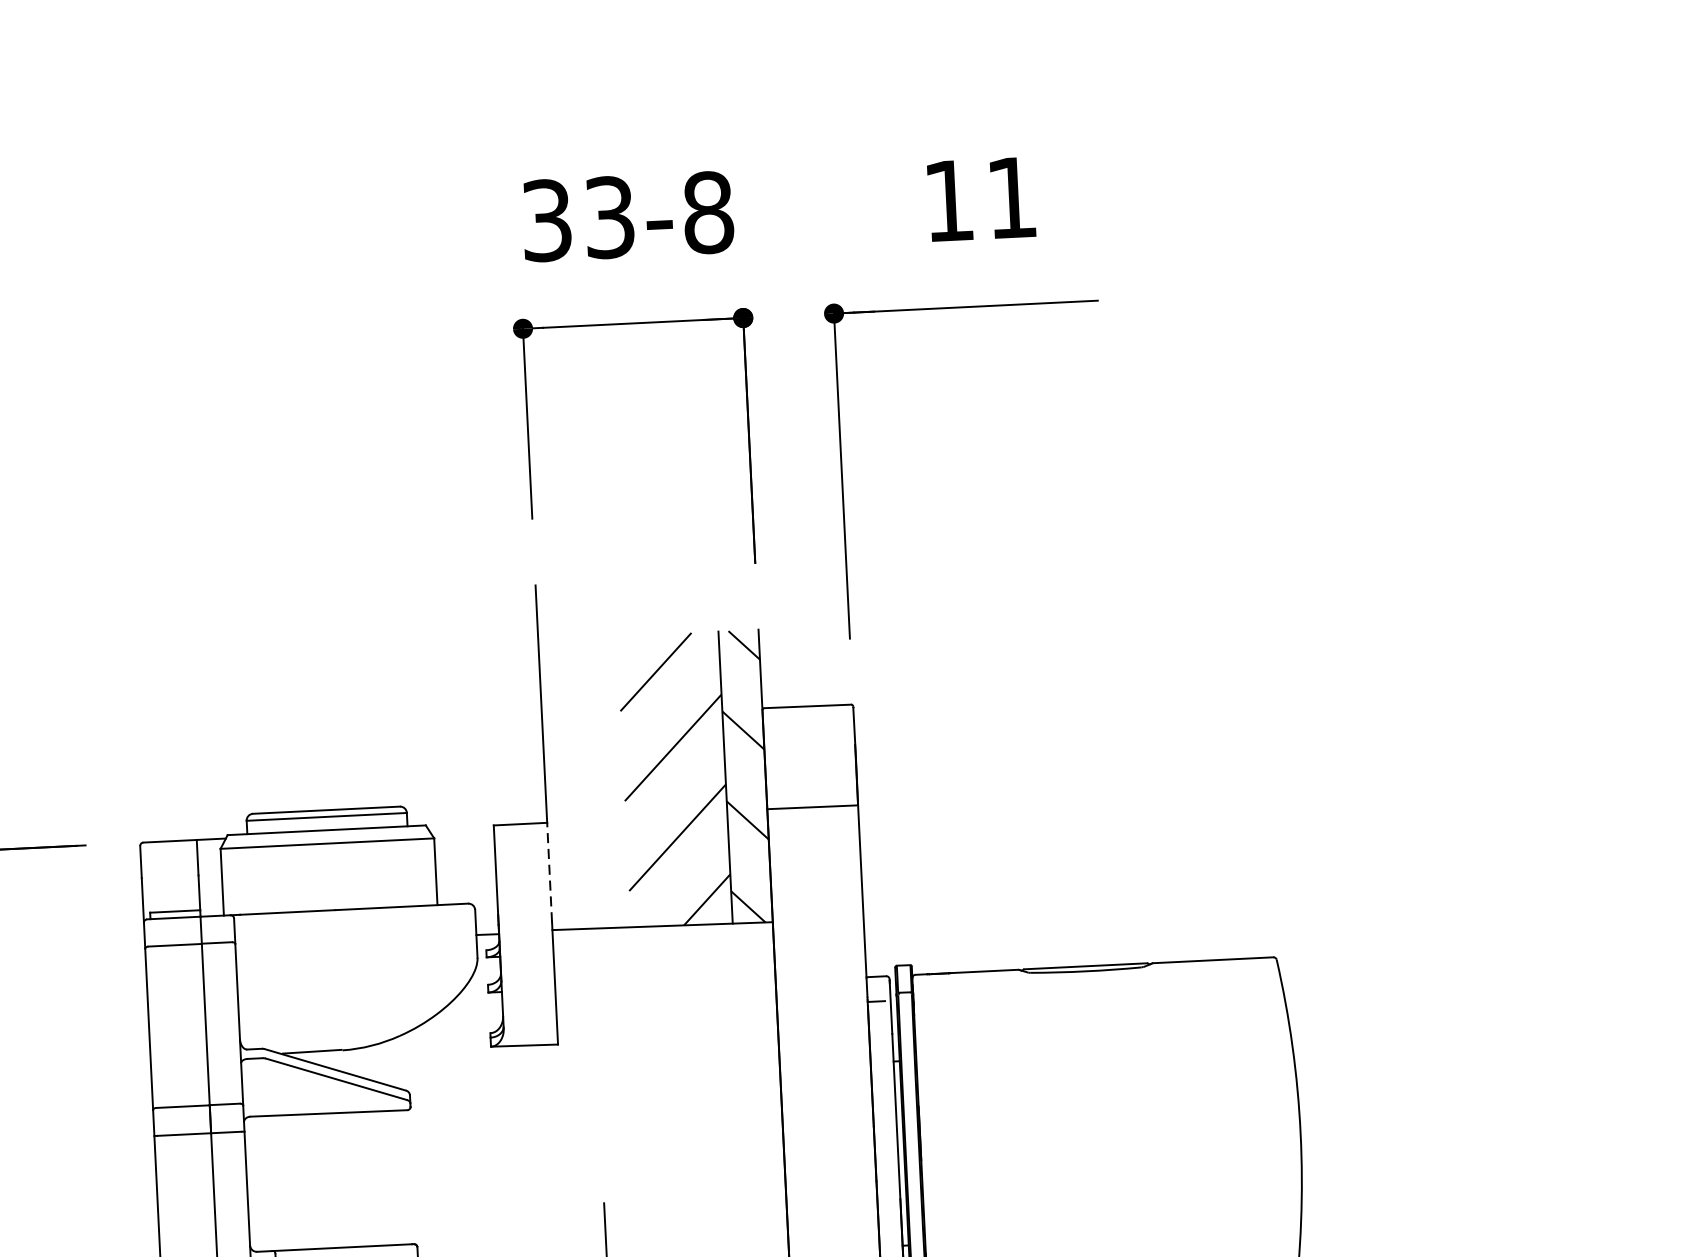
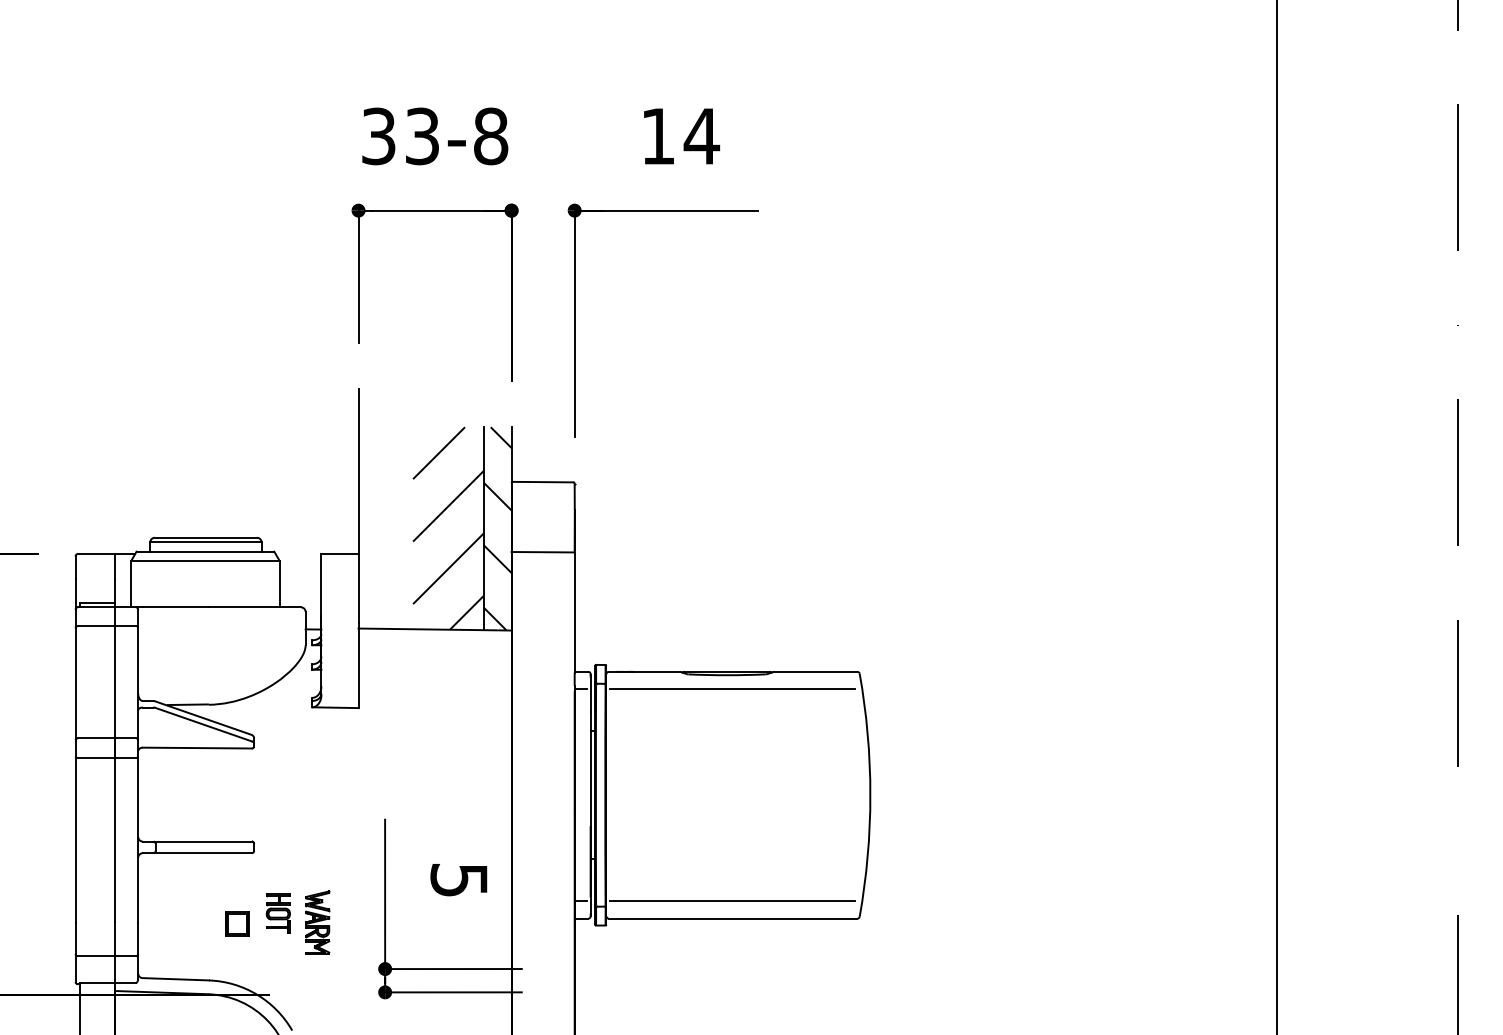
text: (1011, 197) -> (701, 136), 11 -> 14
line: (549, 872) -> (358, 588), dashed -> solid
line: (1094, 991) -> (732, 689), added

